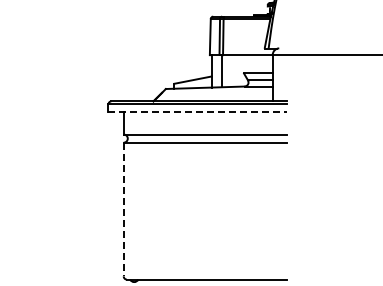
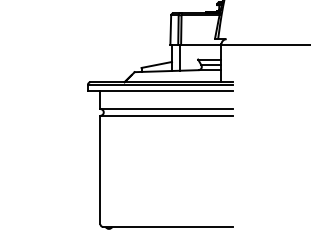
line: (198, 112) -> (161, 91), dashed -> solid
line: (123, 209) -> (100, 169), dashed -> solid

